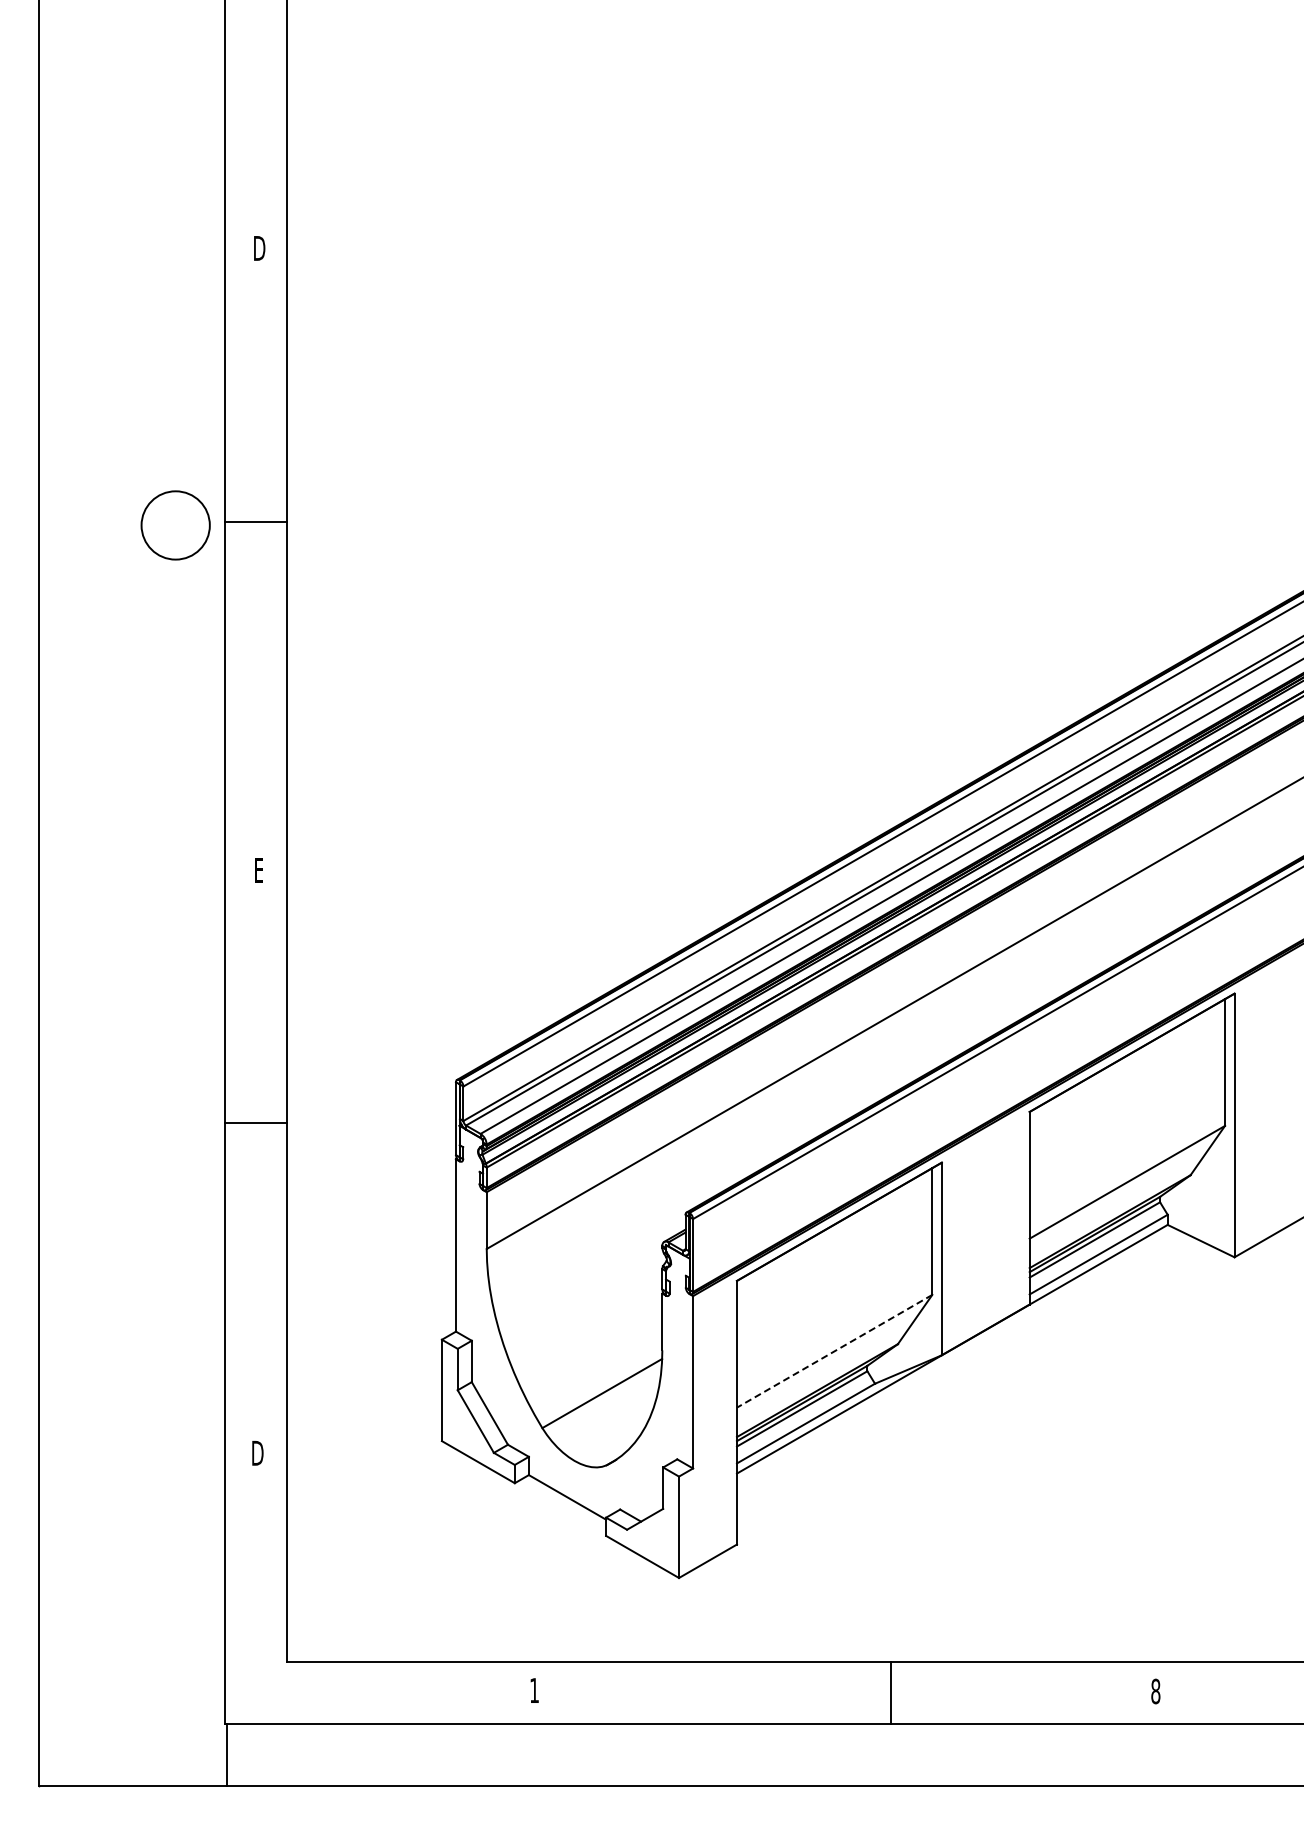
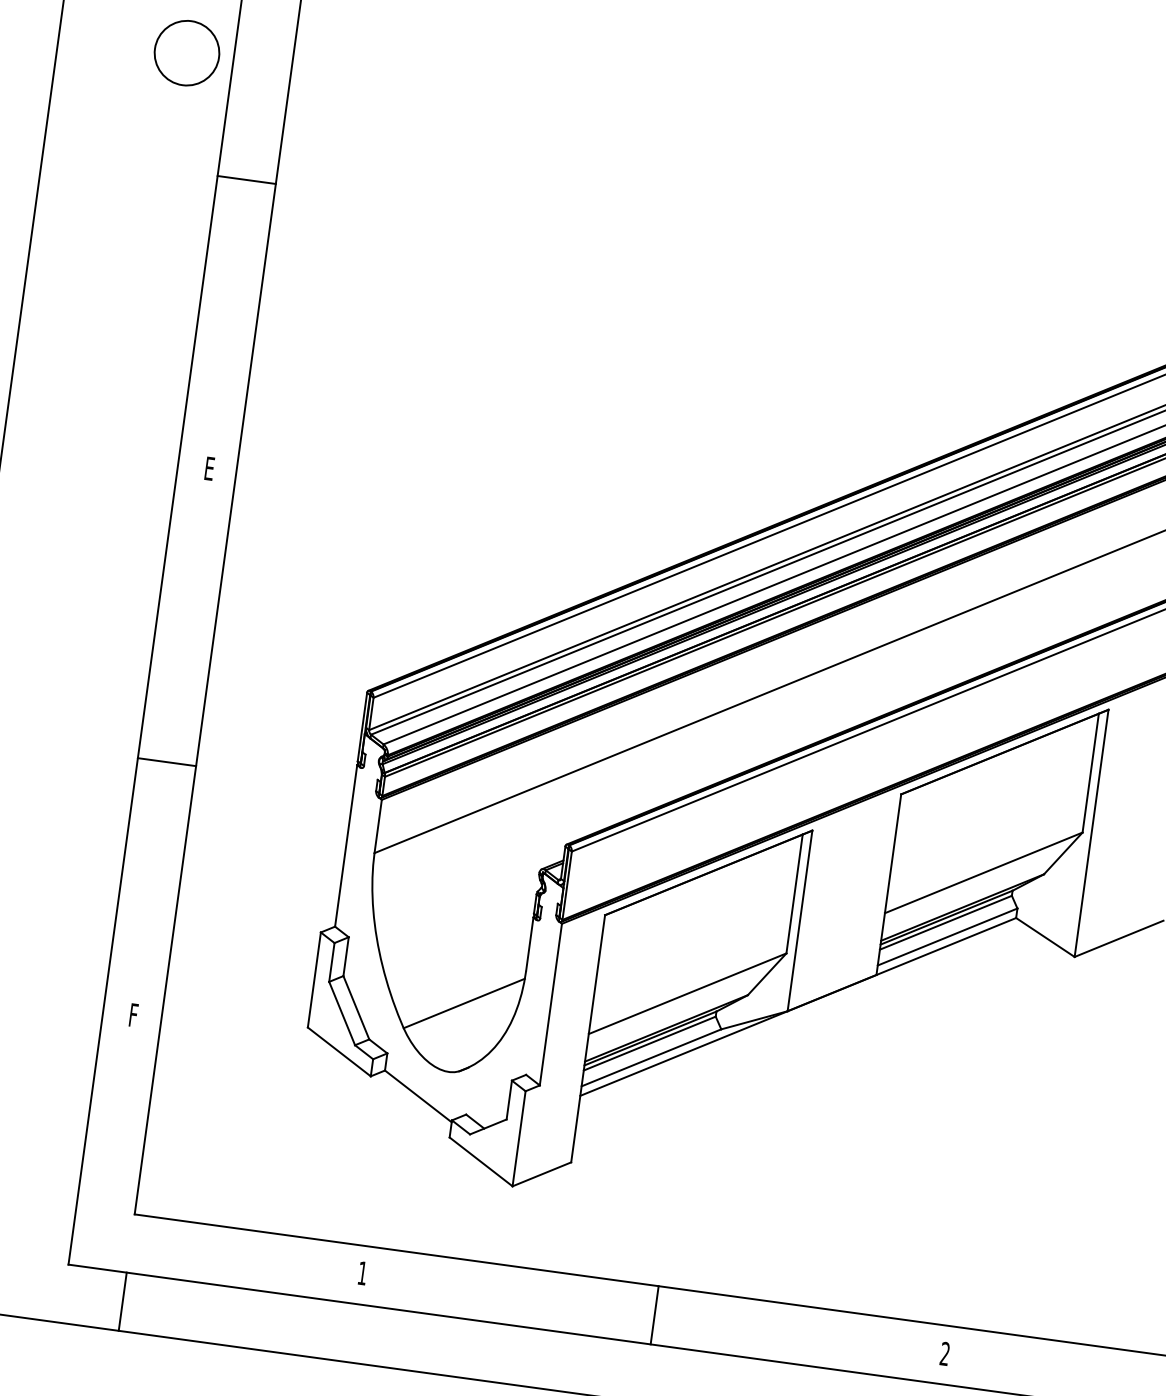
line: (256, 521) -> (246, 179), moved
circle: (175, 525) -> (186, 53), moved
line: (256, 1122) -> (167, 762), moved
line: (834, 1351) -> (687, 993), dashed -> solid
text: (257, 1452) -> (133, 1014), D -> F
text: (1155, 1691) -> (944, 1353), 8 -> 2
line: (891, 1692) -> (654, 1315), moved
line: (227, 1754) -> (122, 1301), moved

